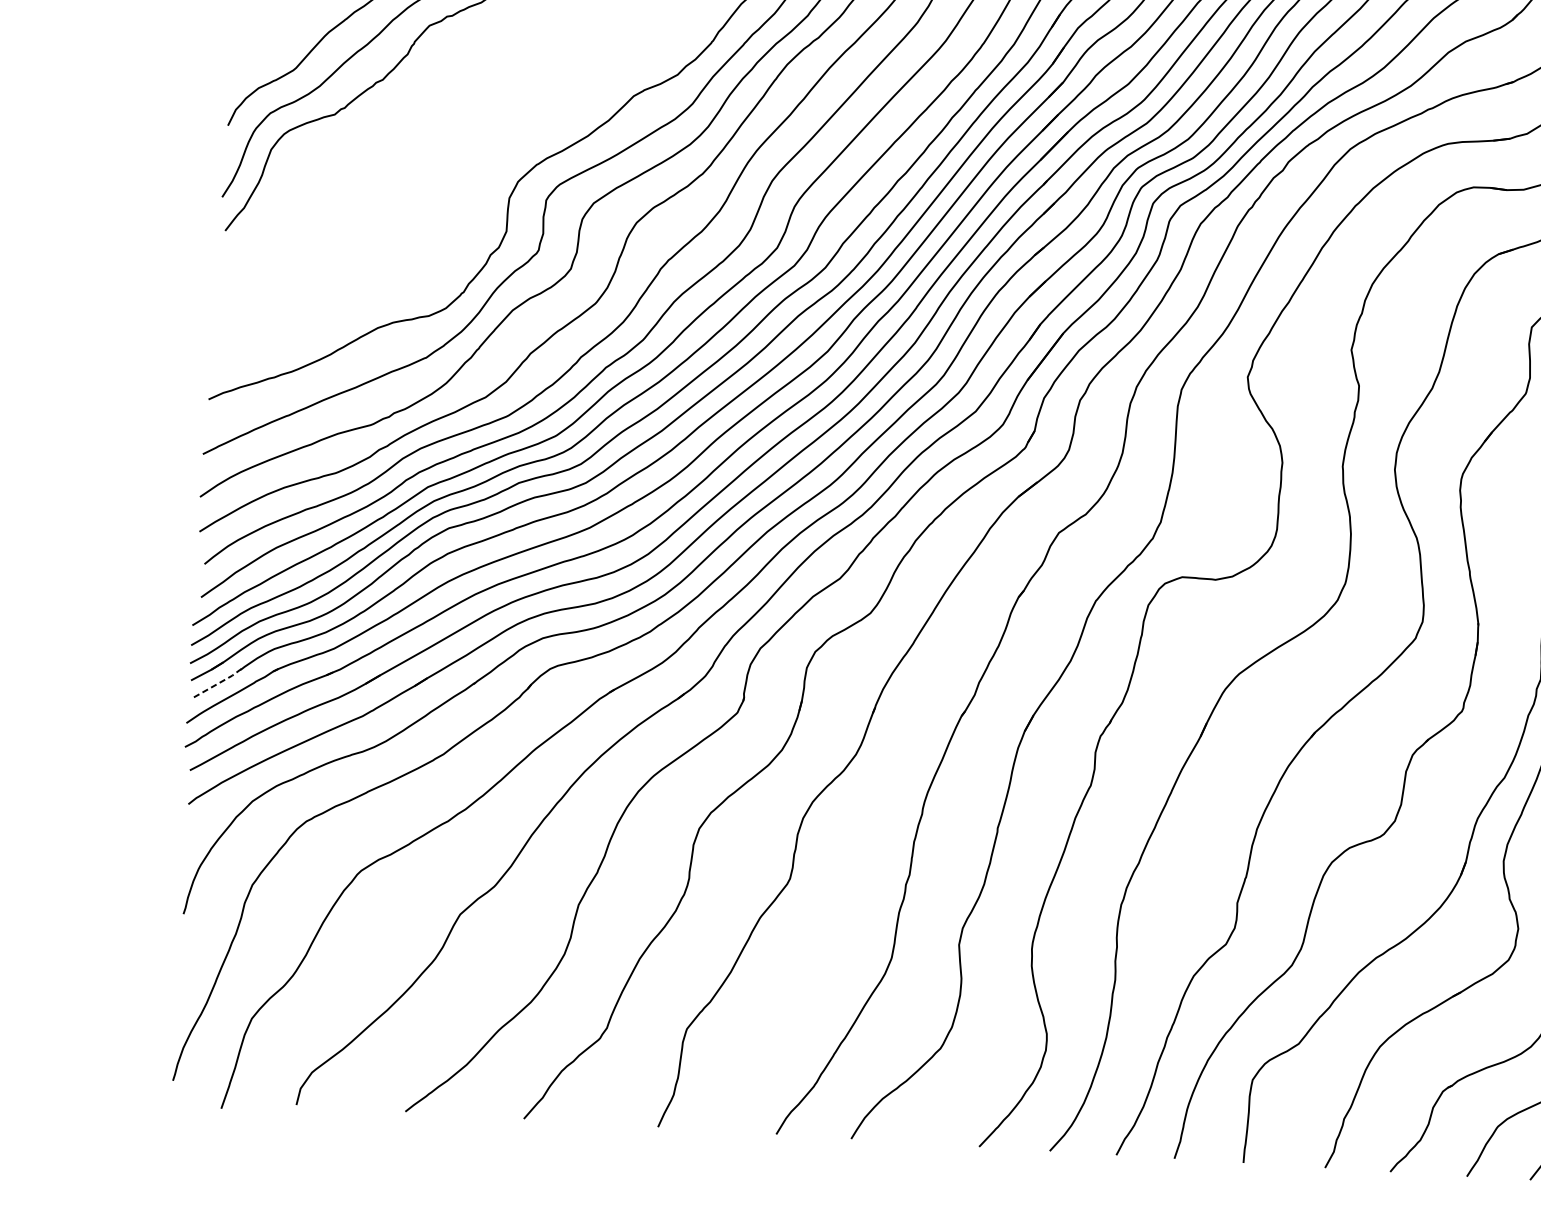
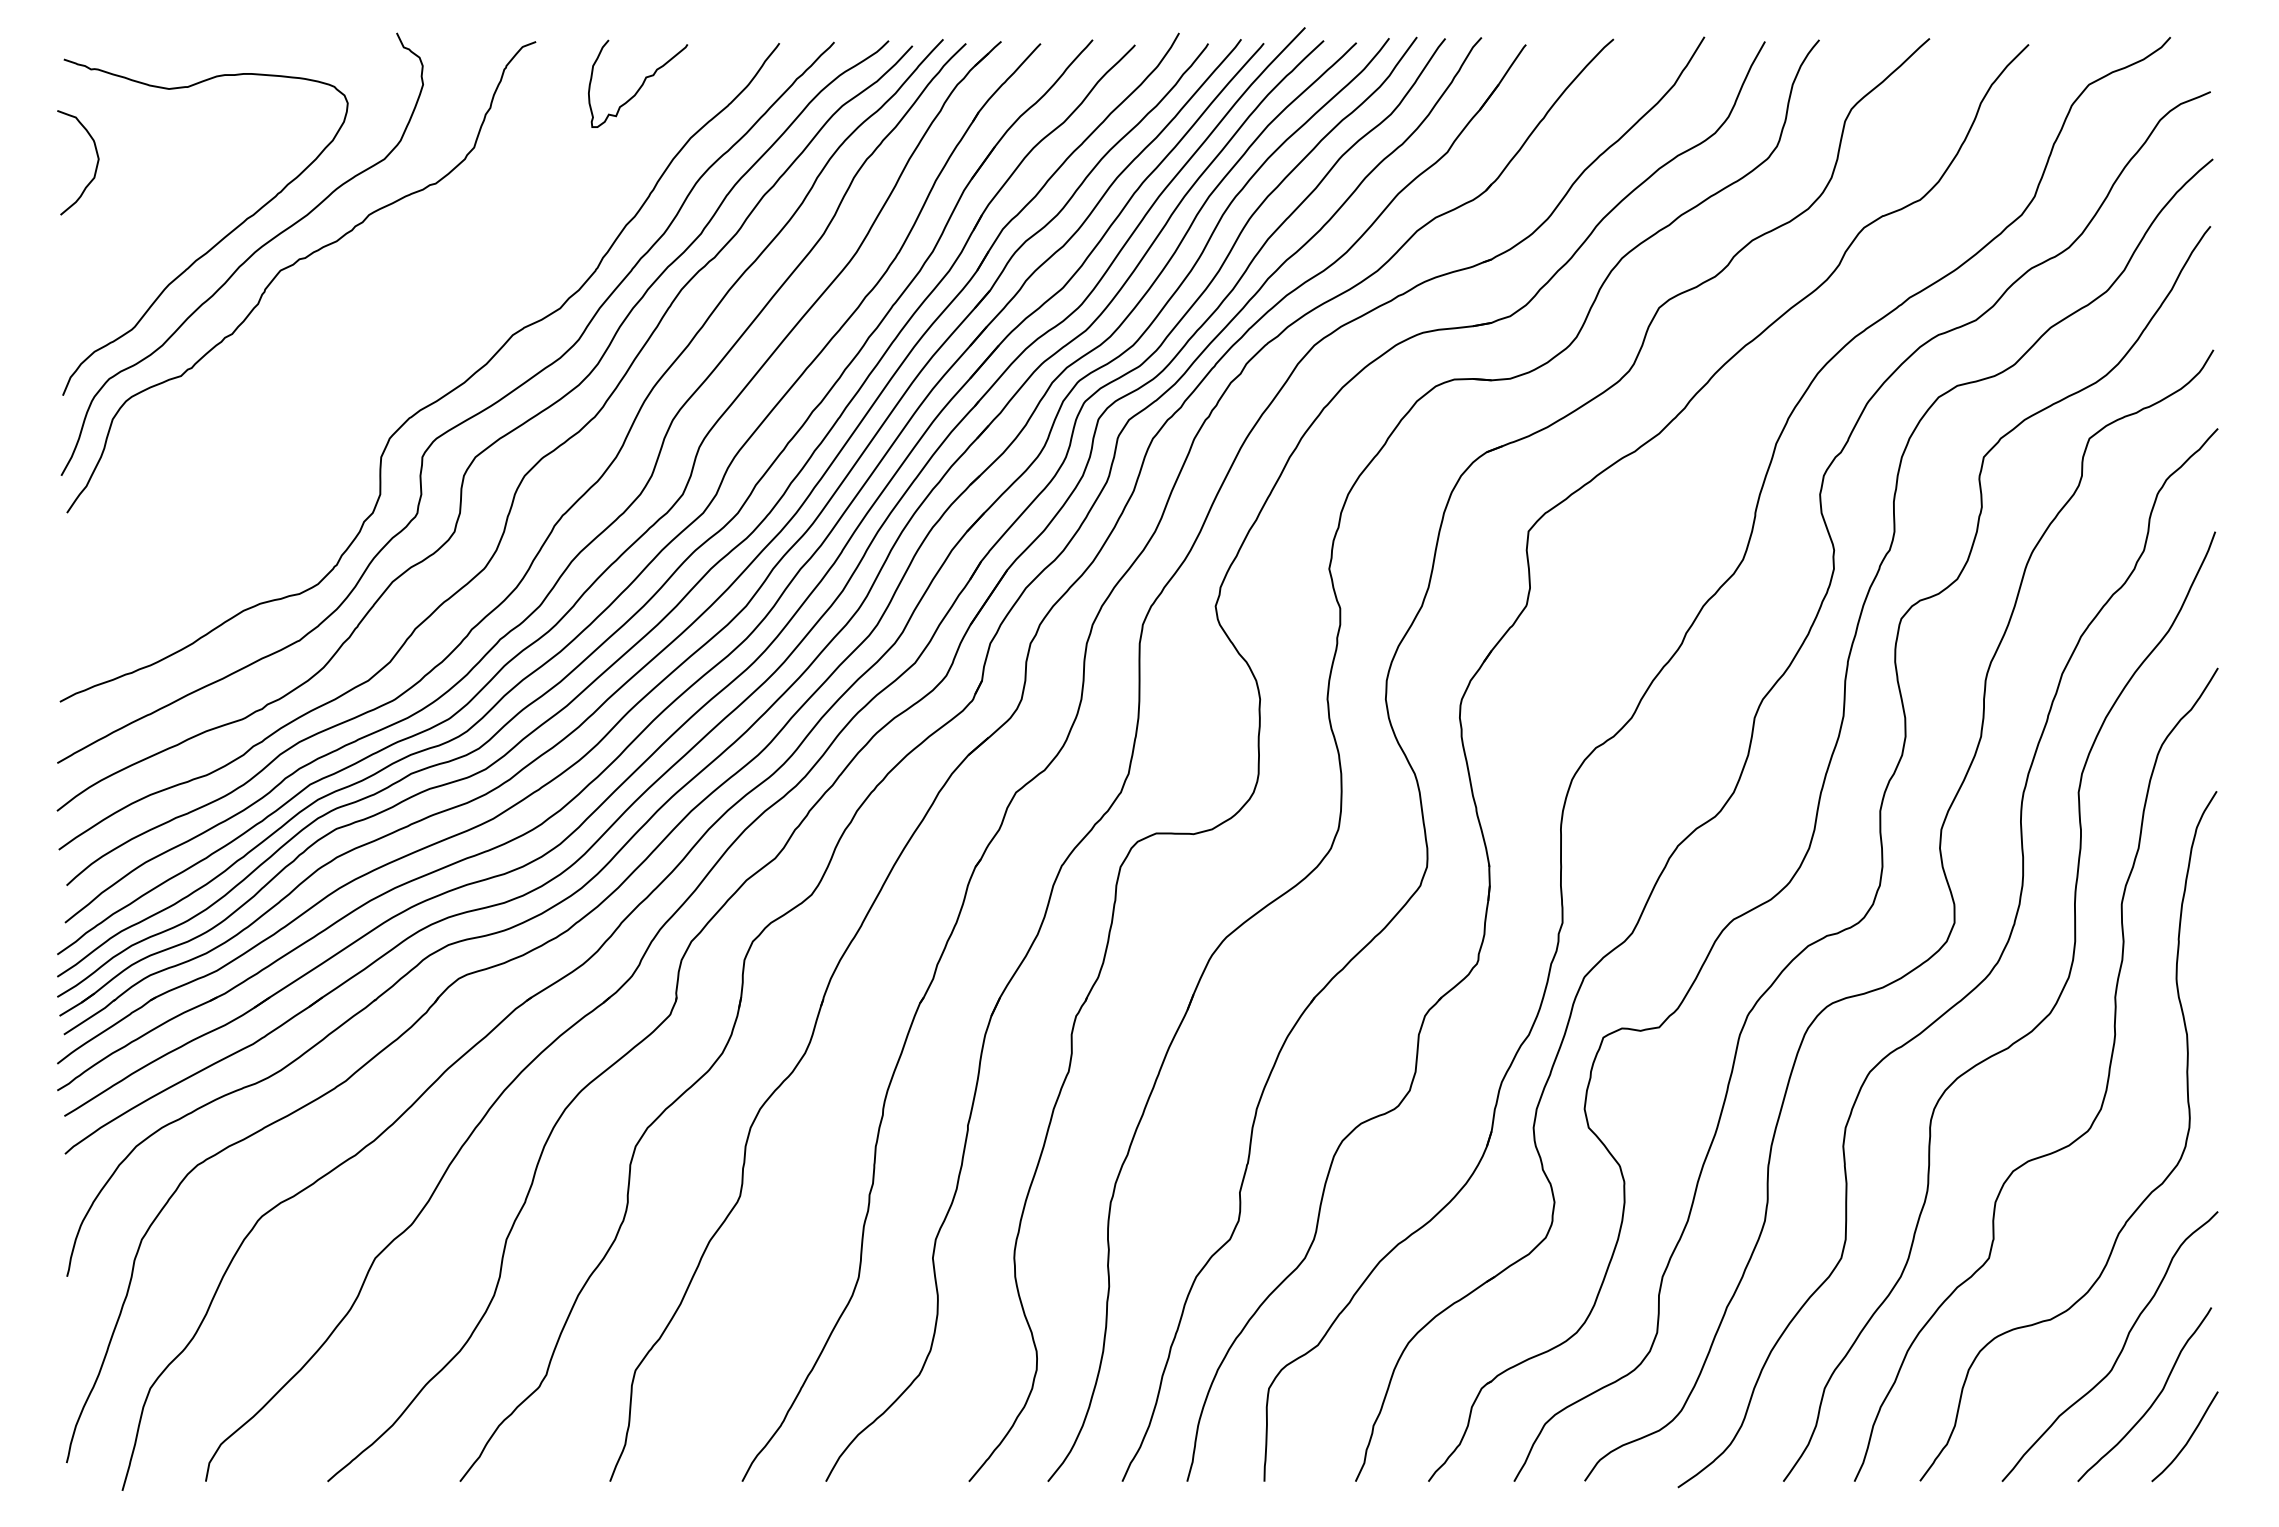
line: (219, 683) -> (91, 1017), dashed -> solid

